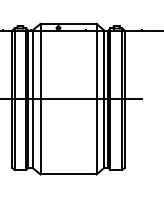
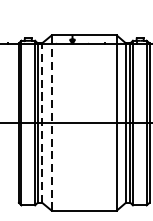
line: (40, 98) -> (51, 122), solid -> dashed
line: (32, 99) -> (42, 123), solid -> dashed

